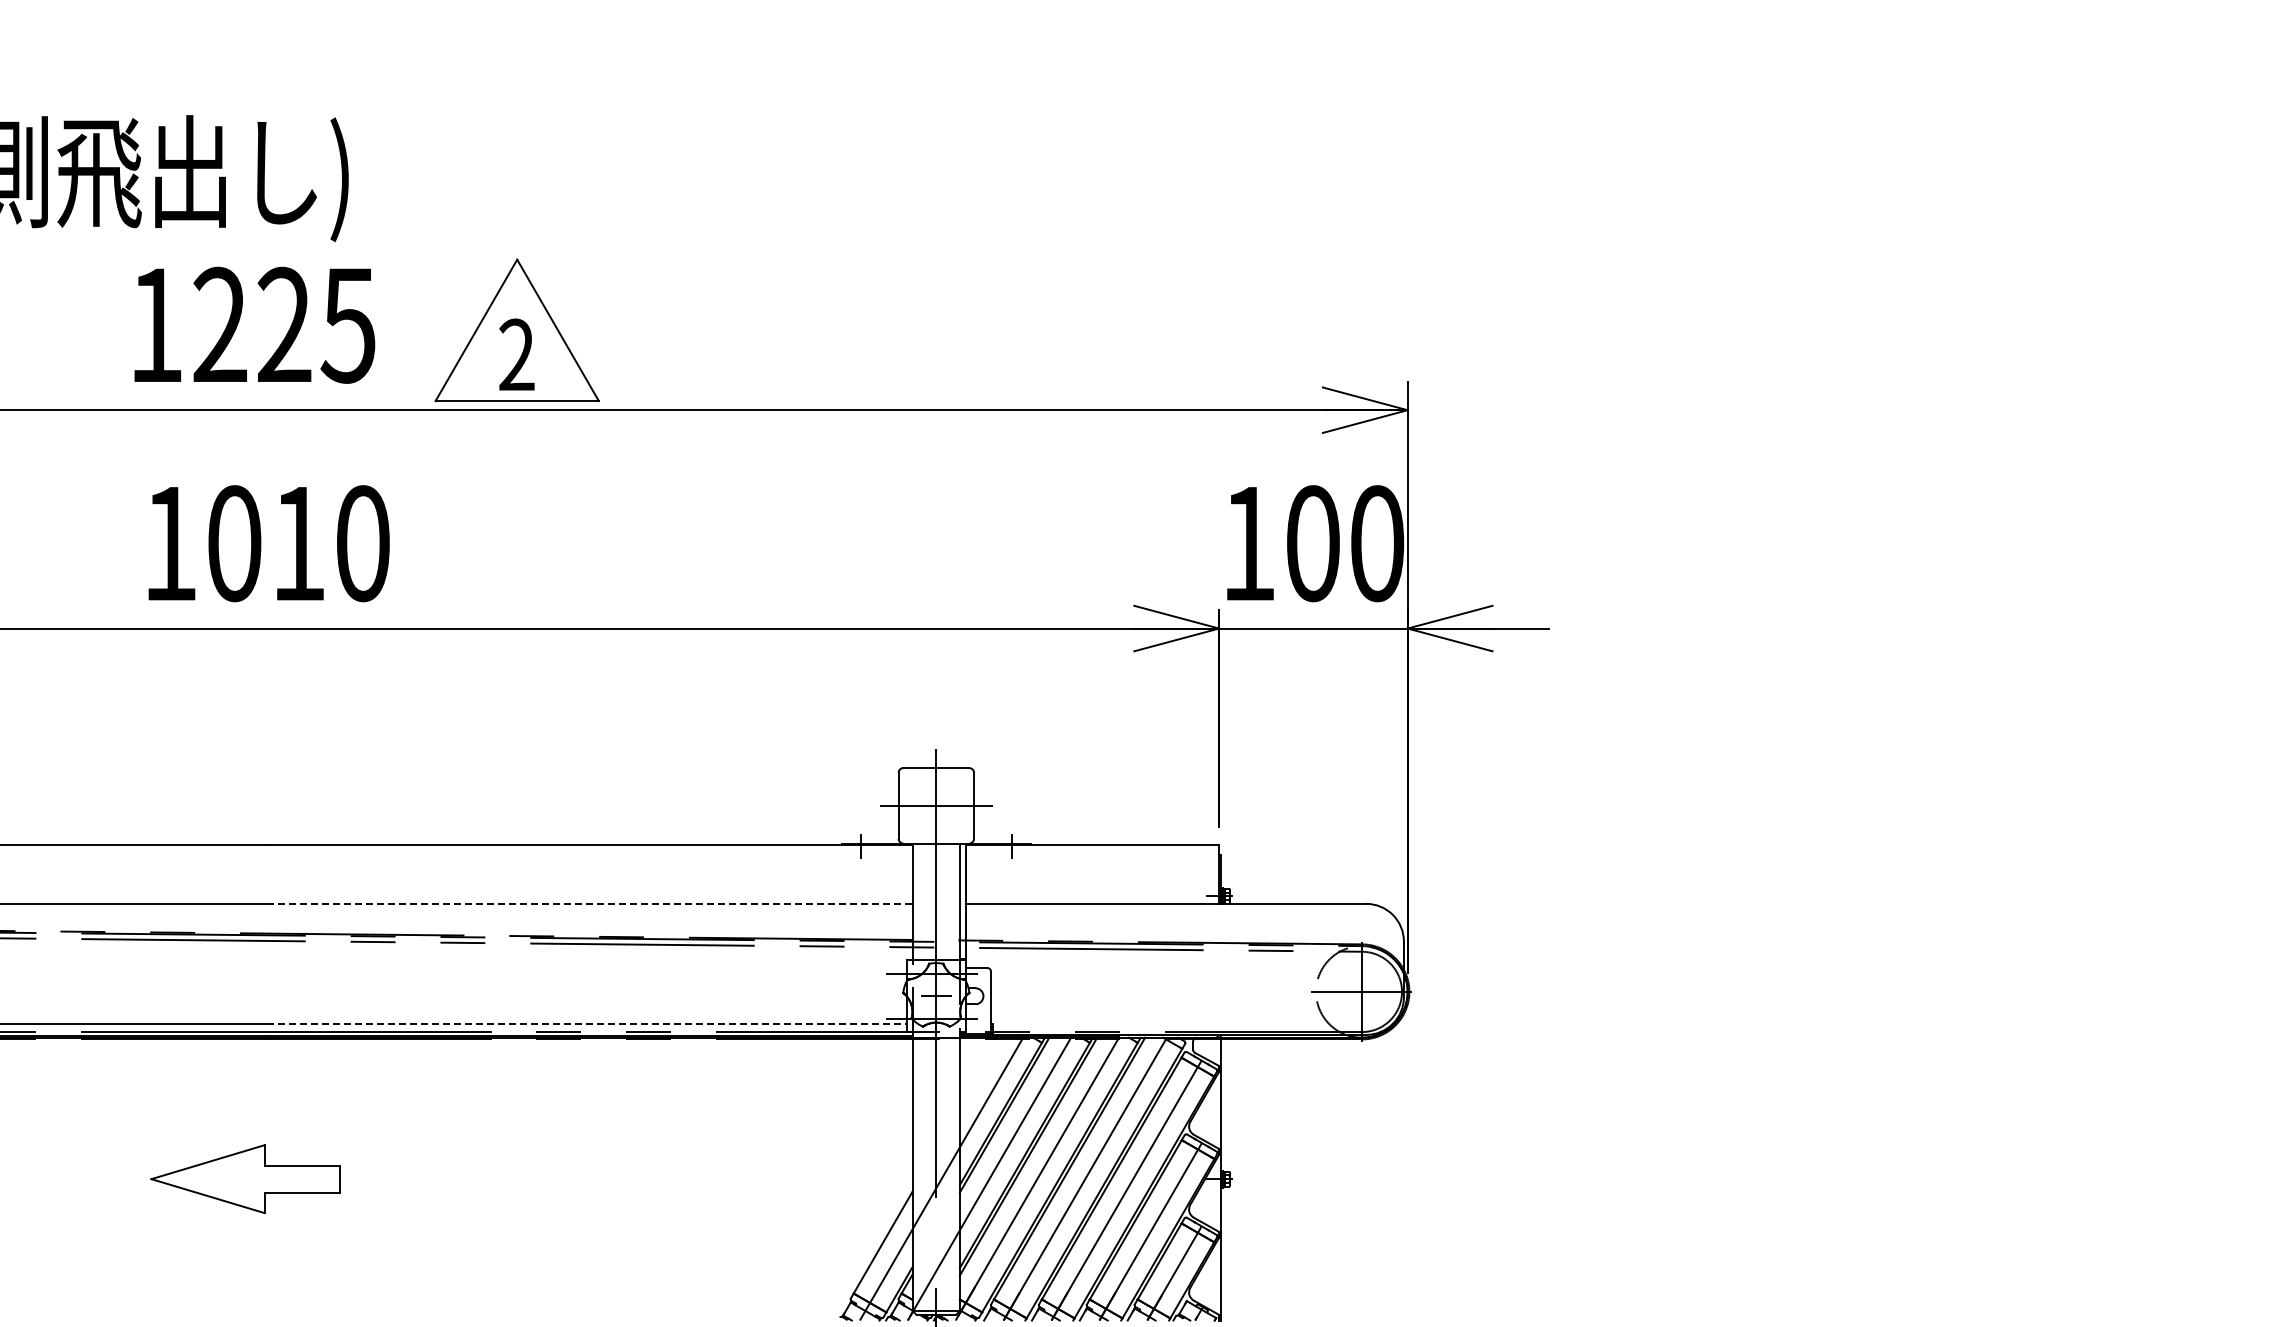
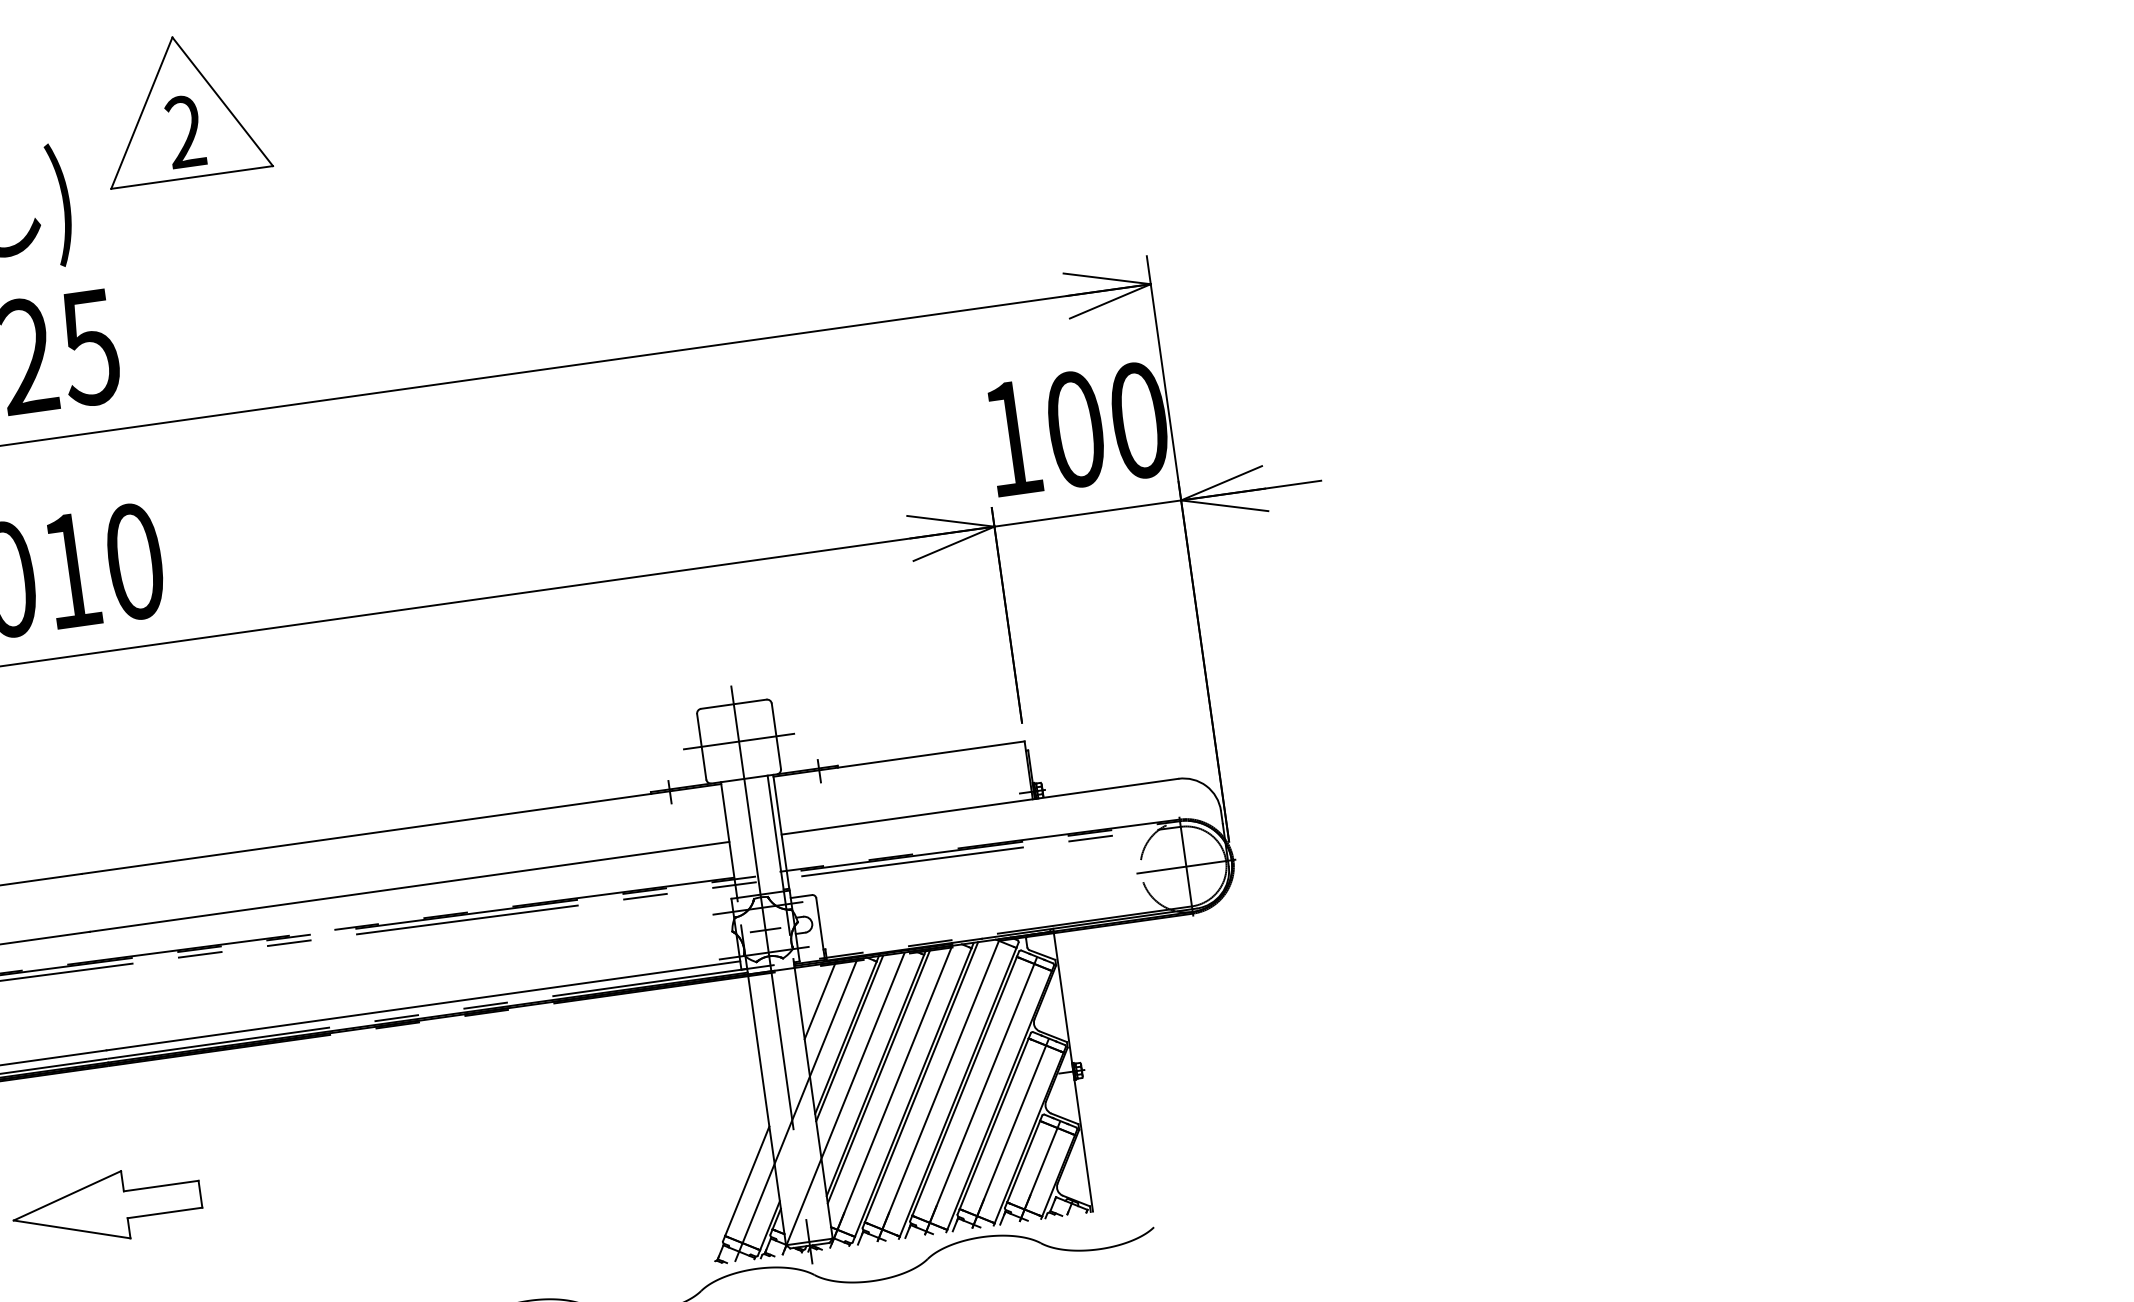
part: (516, 330) -> (181, 107), moved
line: (589, 903) -> (409, 886), dashed -> solid
line: (586, 1023) -> (422, 1005), dashed -> solid
line: (980, 1073) -> (820, 1000), added

